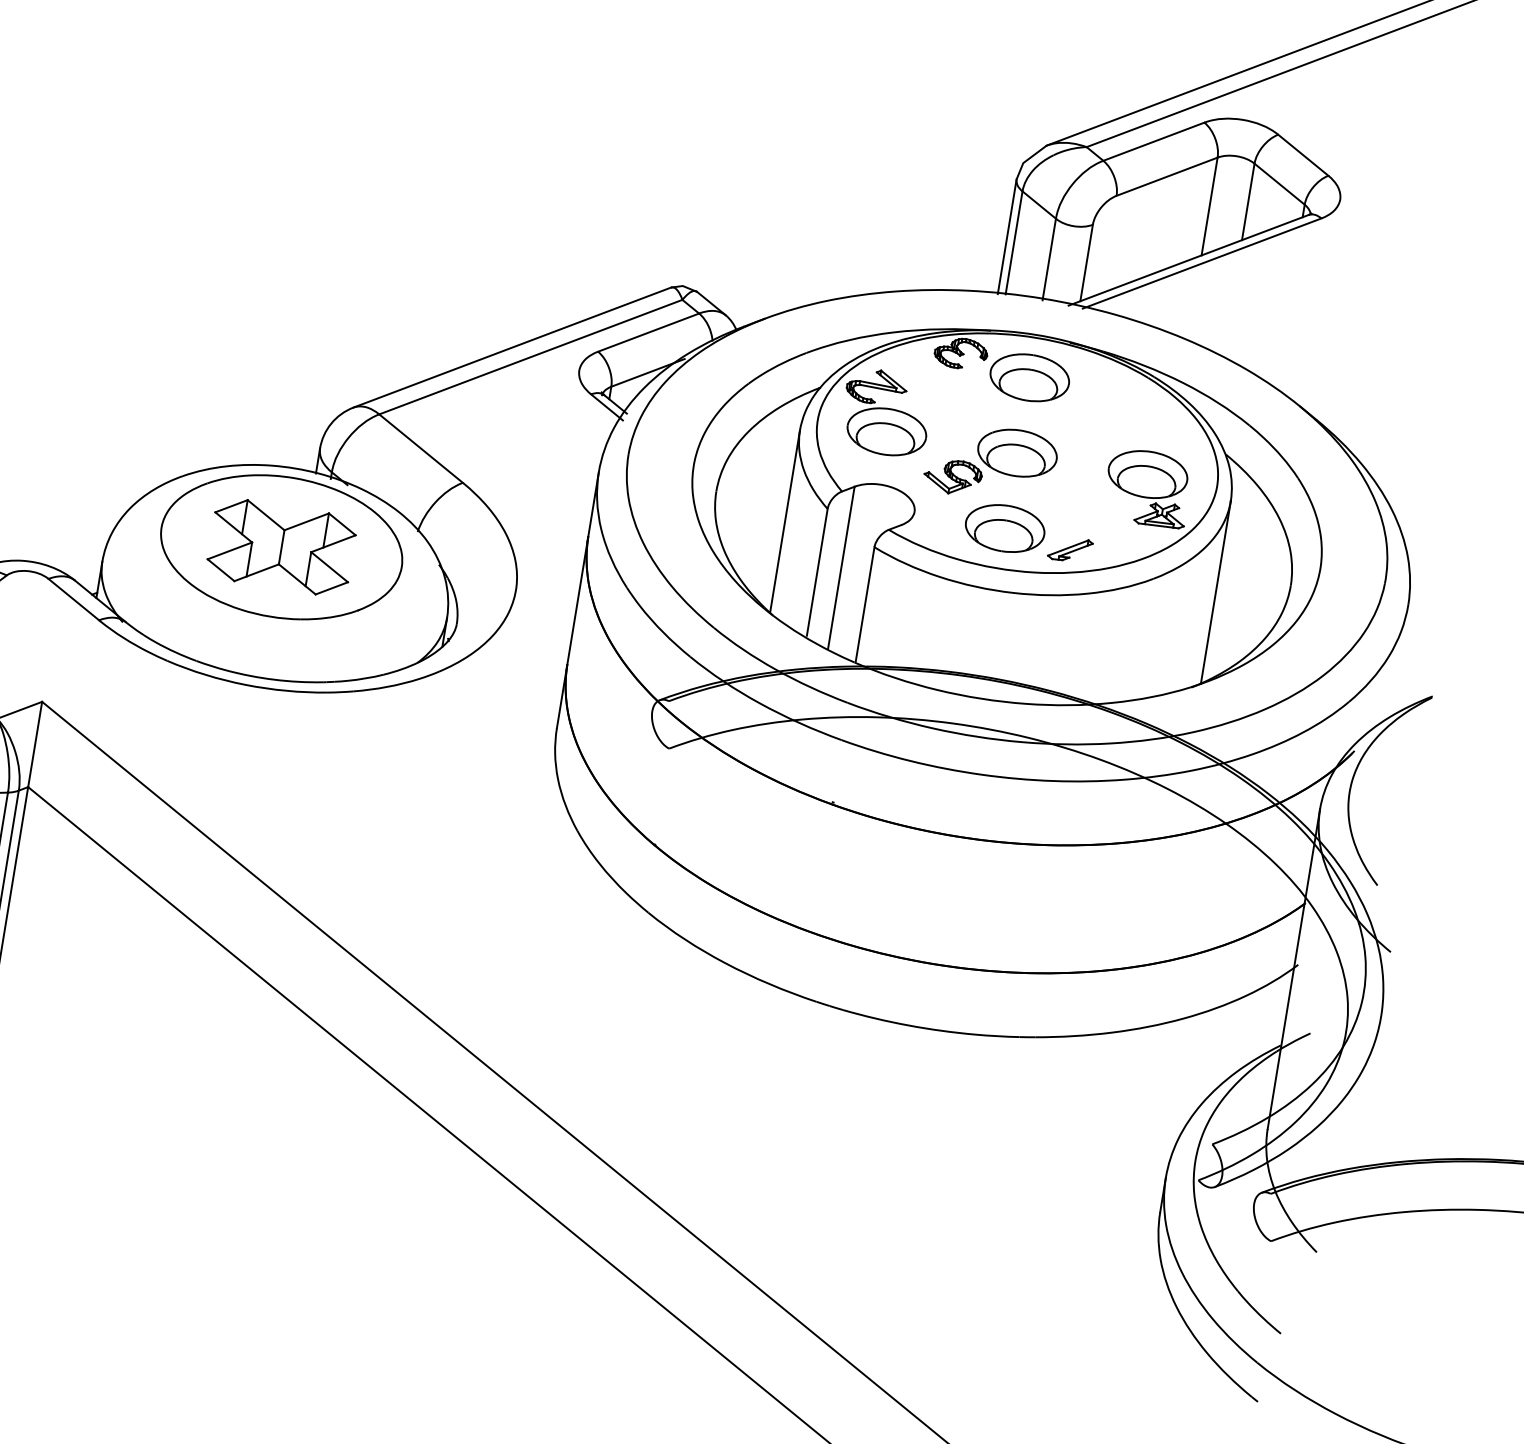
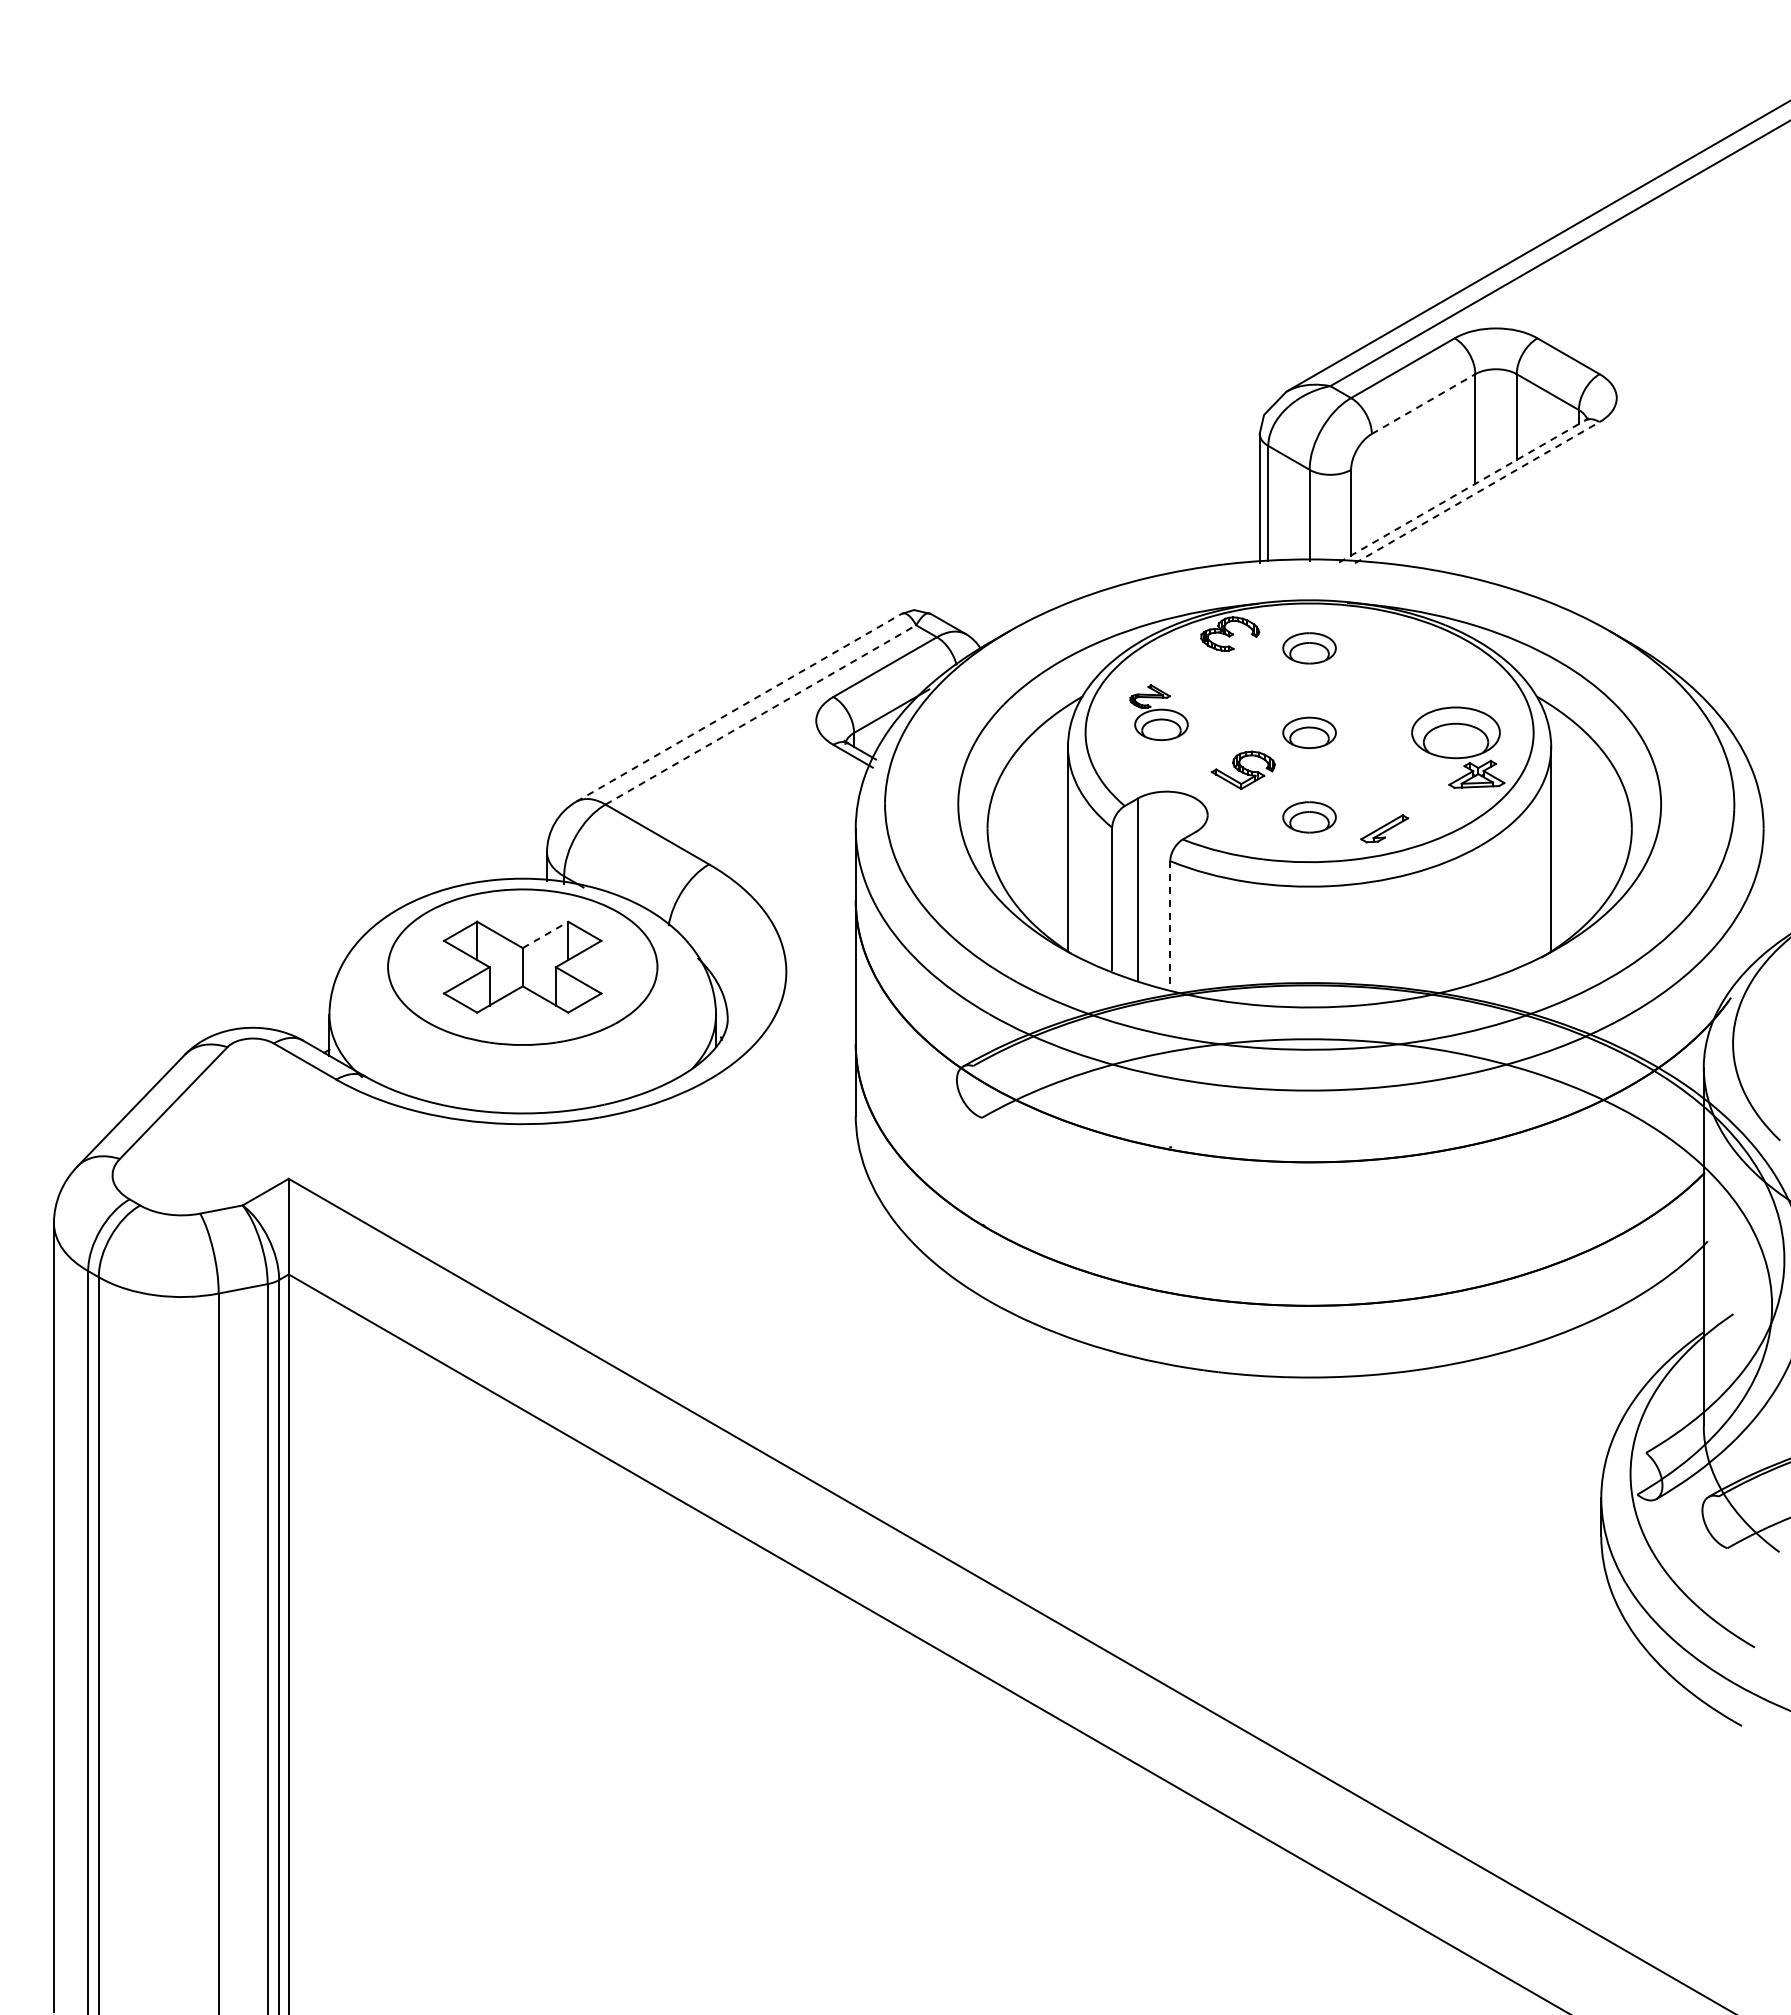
line: (1166, 177) -> (1423, 404), solid -> dashed
line: (1189, 260) -> (1462, 491), solid -> dashed
line: (1202, 263) -> (1477, 492), solid -> dashed
line: (511, 347) -> (738, 707), solid -> dashed
line: (531, 356) -> (761, 714), solid -> dashed
part: (1029, 377) -> (1309, 648), size x0.6
part: (885, 413) -> (1158, 712), size x0.6
part: (1017, 452) -> (1309, 732), size x0.6
line: (306, 521) -> (545, 934), solid -> dashed
part: (1005, 528) -> (1309, 817), size x0.6
line: (865, 604) -> (1170, 925), solid -> dashed

